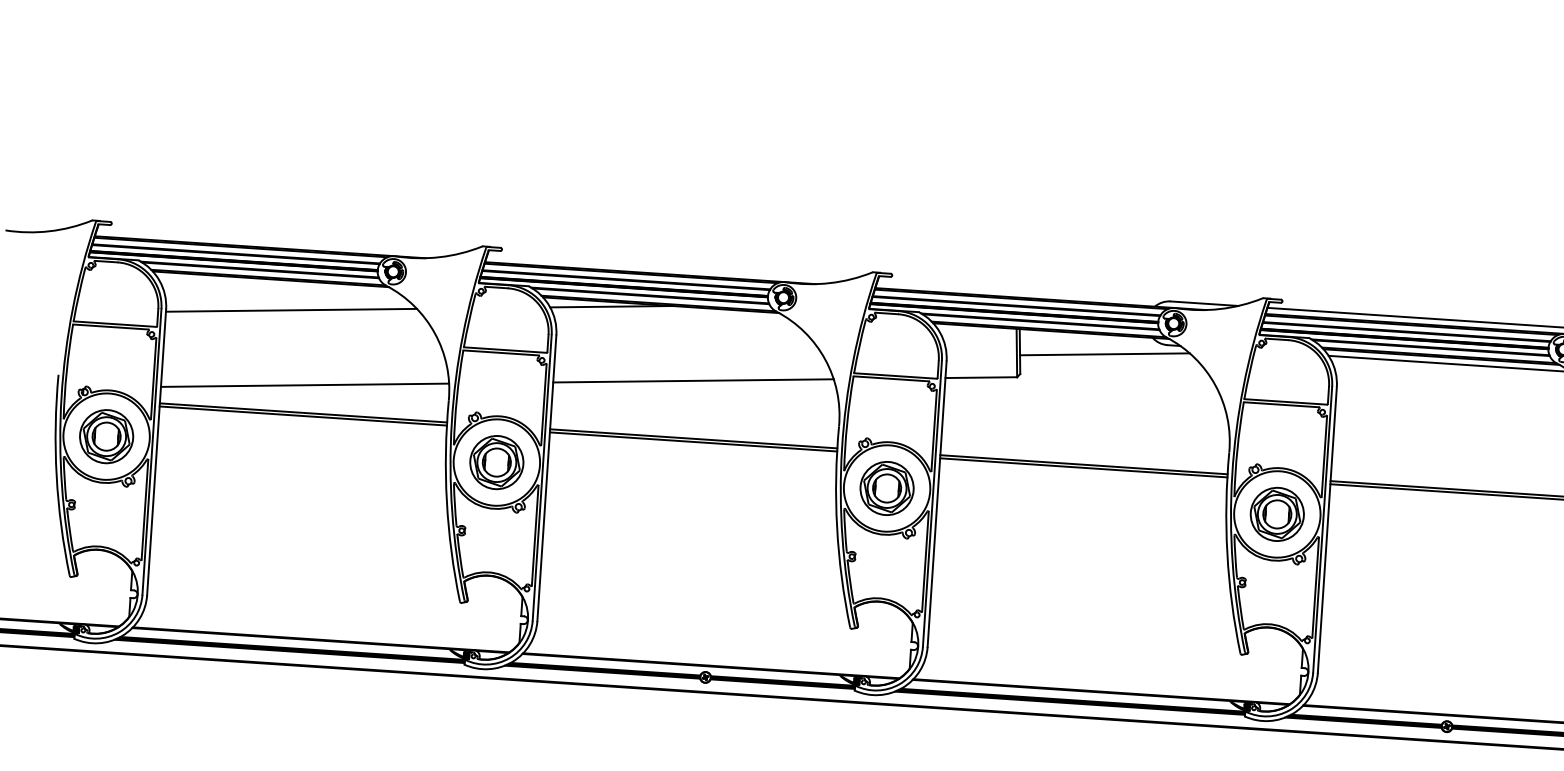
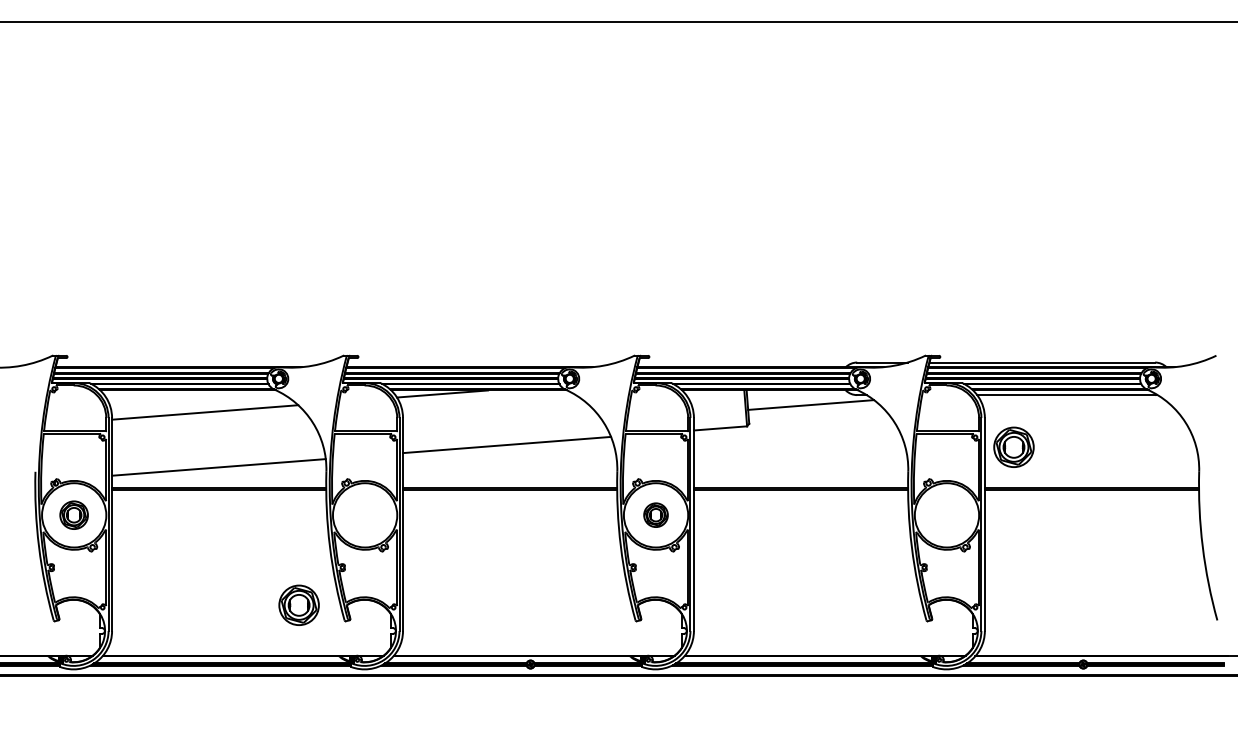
part: (105, 435) -> (73, 514), size x0.7
part: (496, 461) -> (298, 604), moved
part: (886, 487) -> (655, 514), size x0.6
part: (1276, 513) -> (1013, 446), moved

